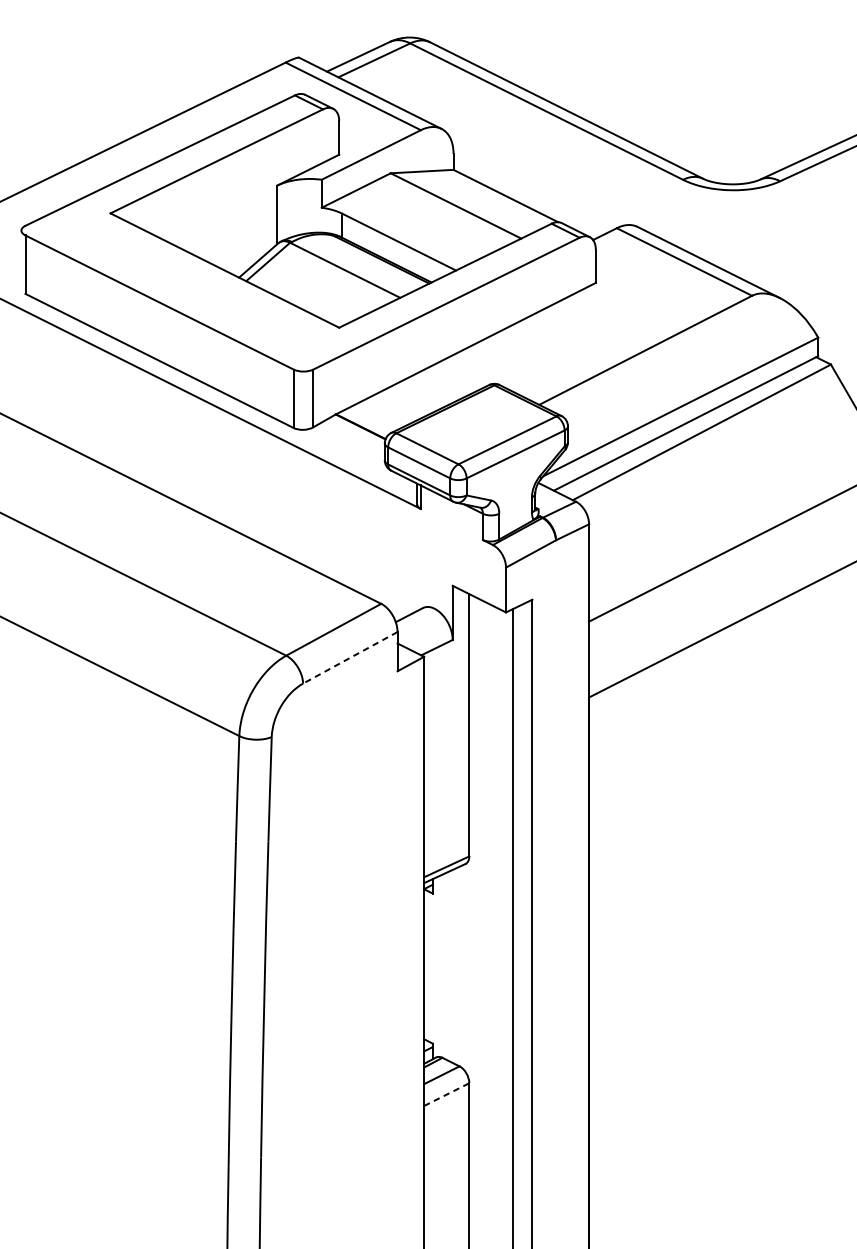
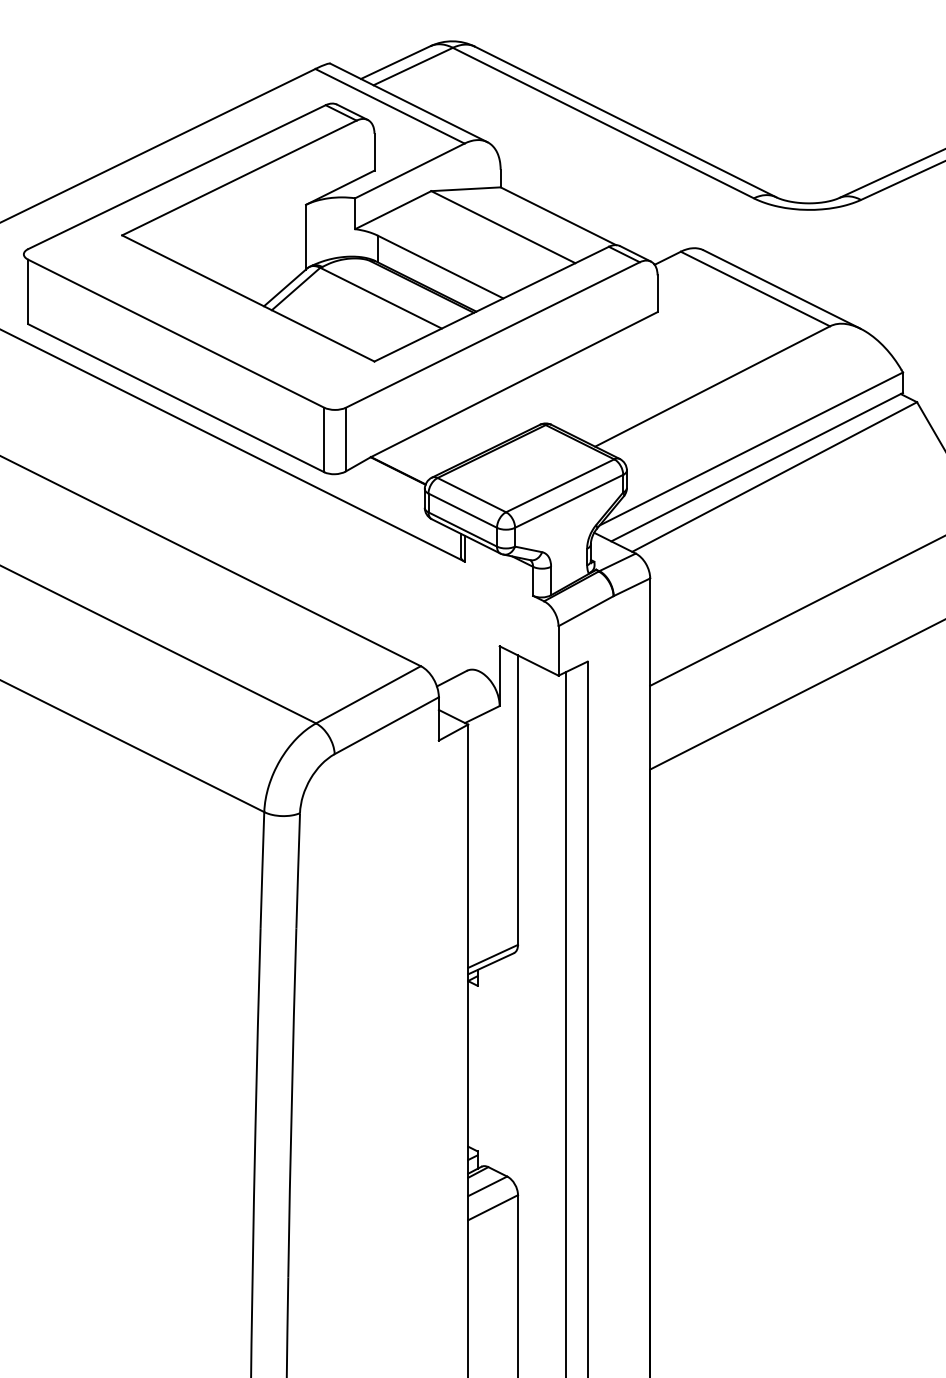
line: (350, 657) -> (386, 725), dashed -> solid
line: (447, 1094) -> (493, 1207), dashed -> solid

